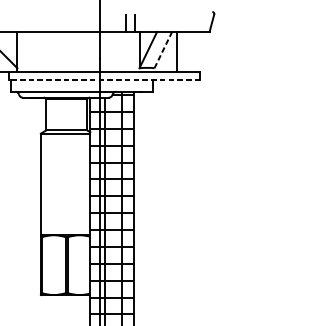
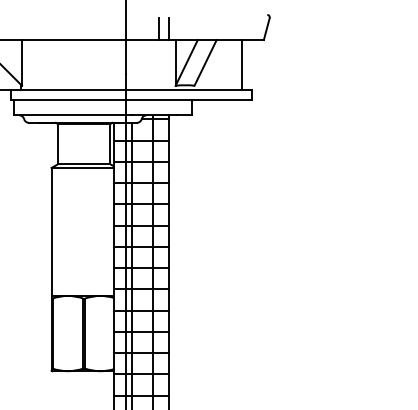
line: (163, 49) -> (205, 62), dashed -> solid
line: (176, 52) -> (242, 65), moved
line: (104, 79) -> (131, 100), dashed -> solid

